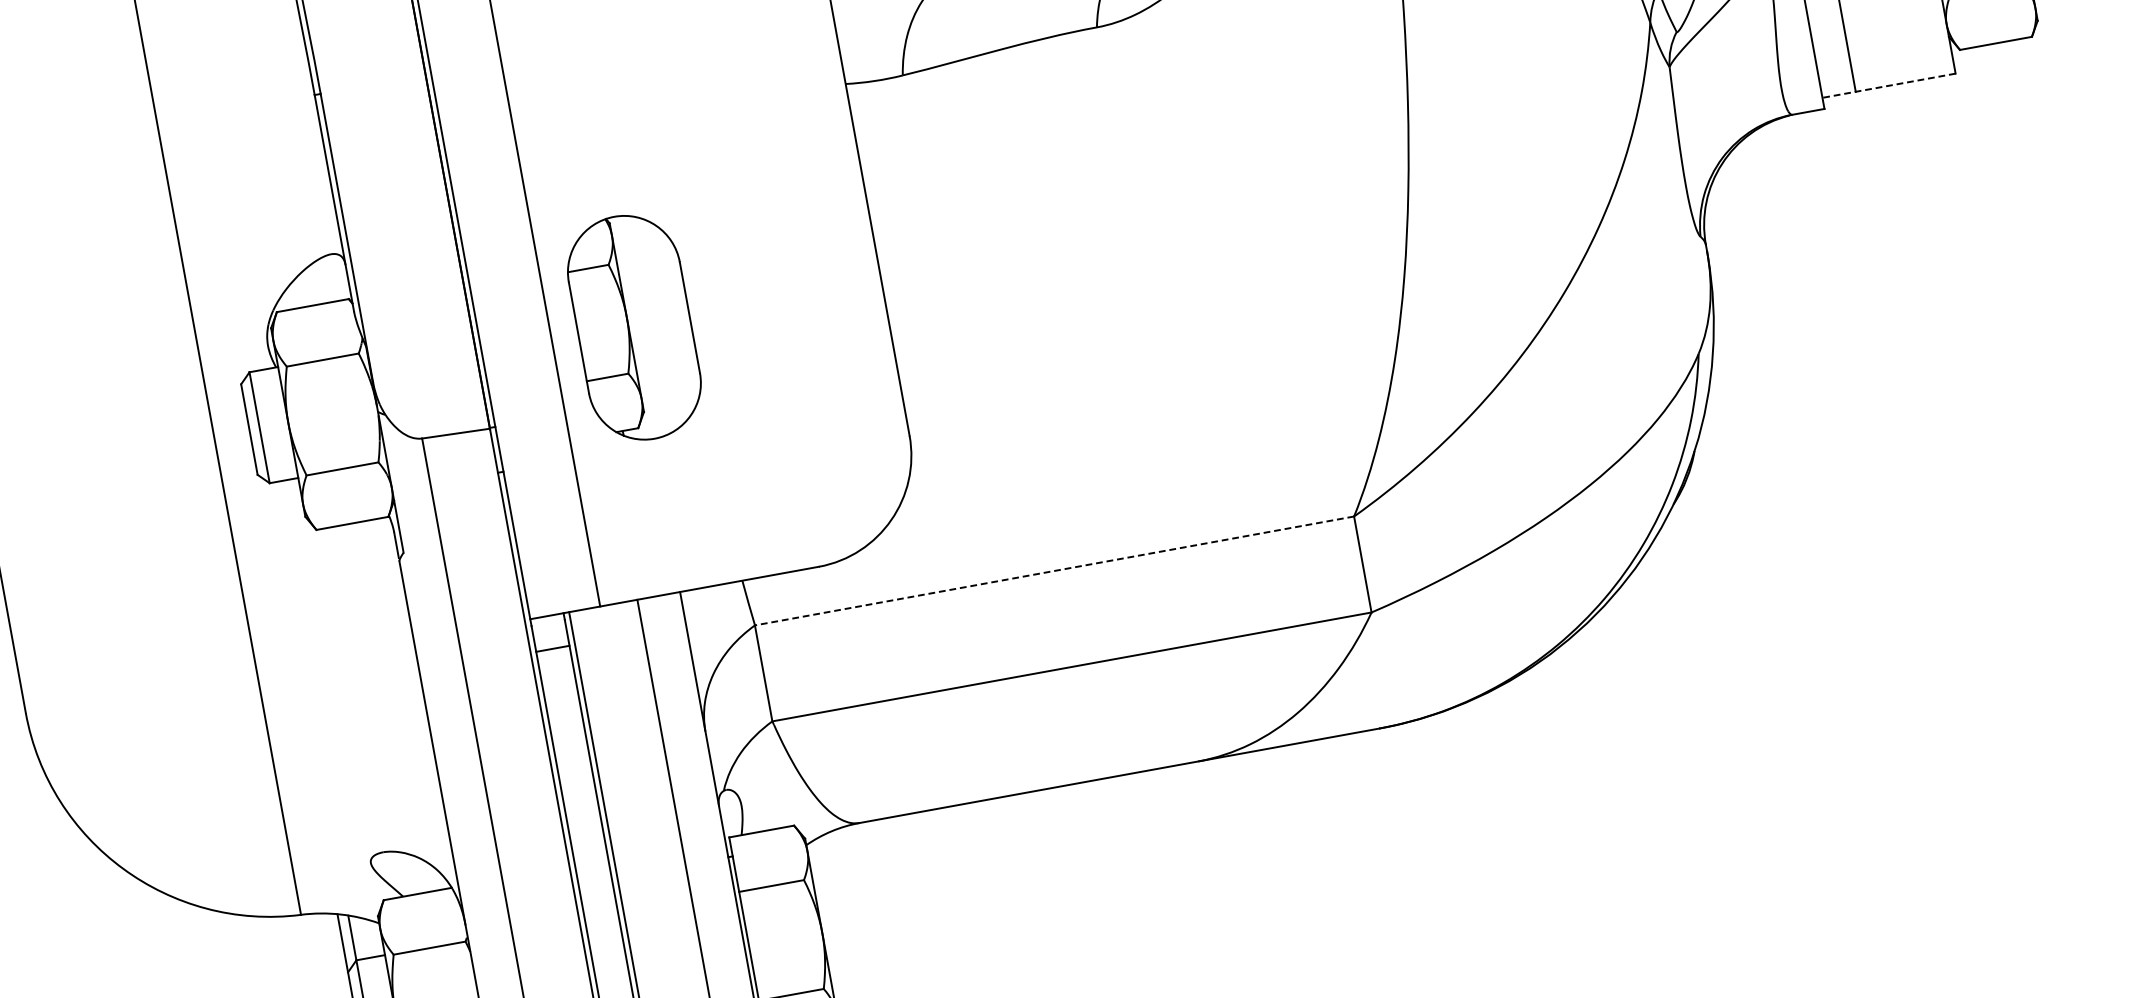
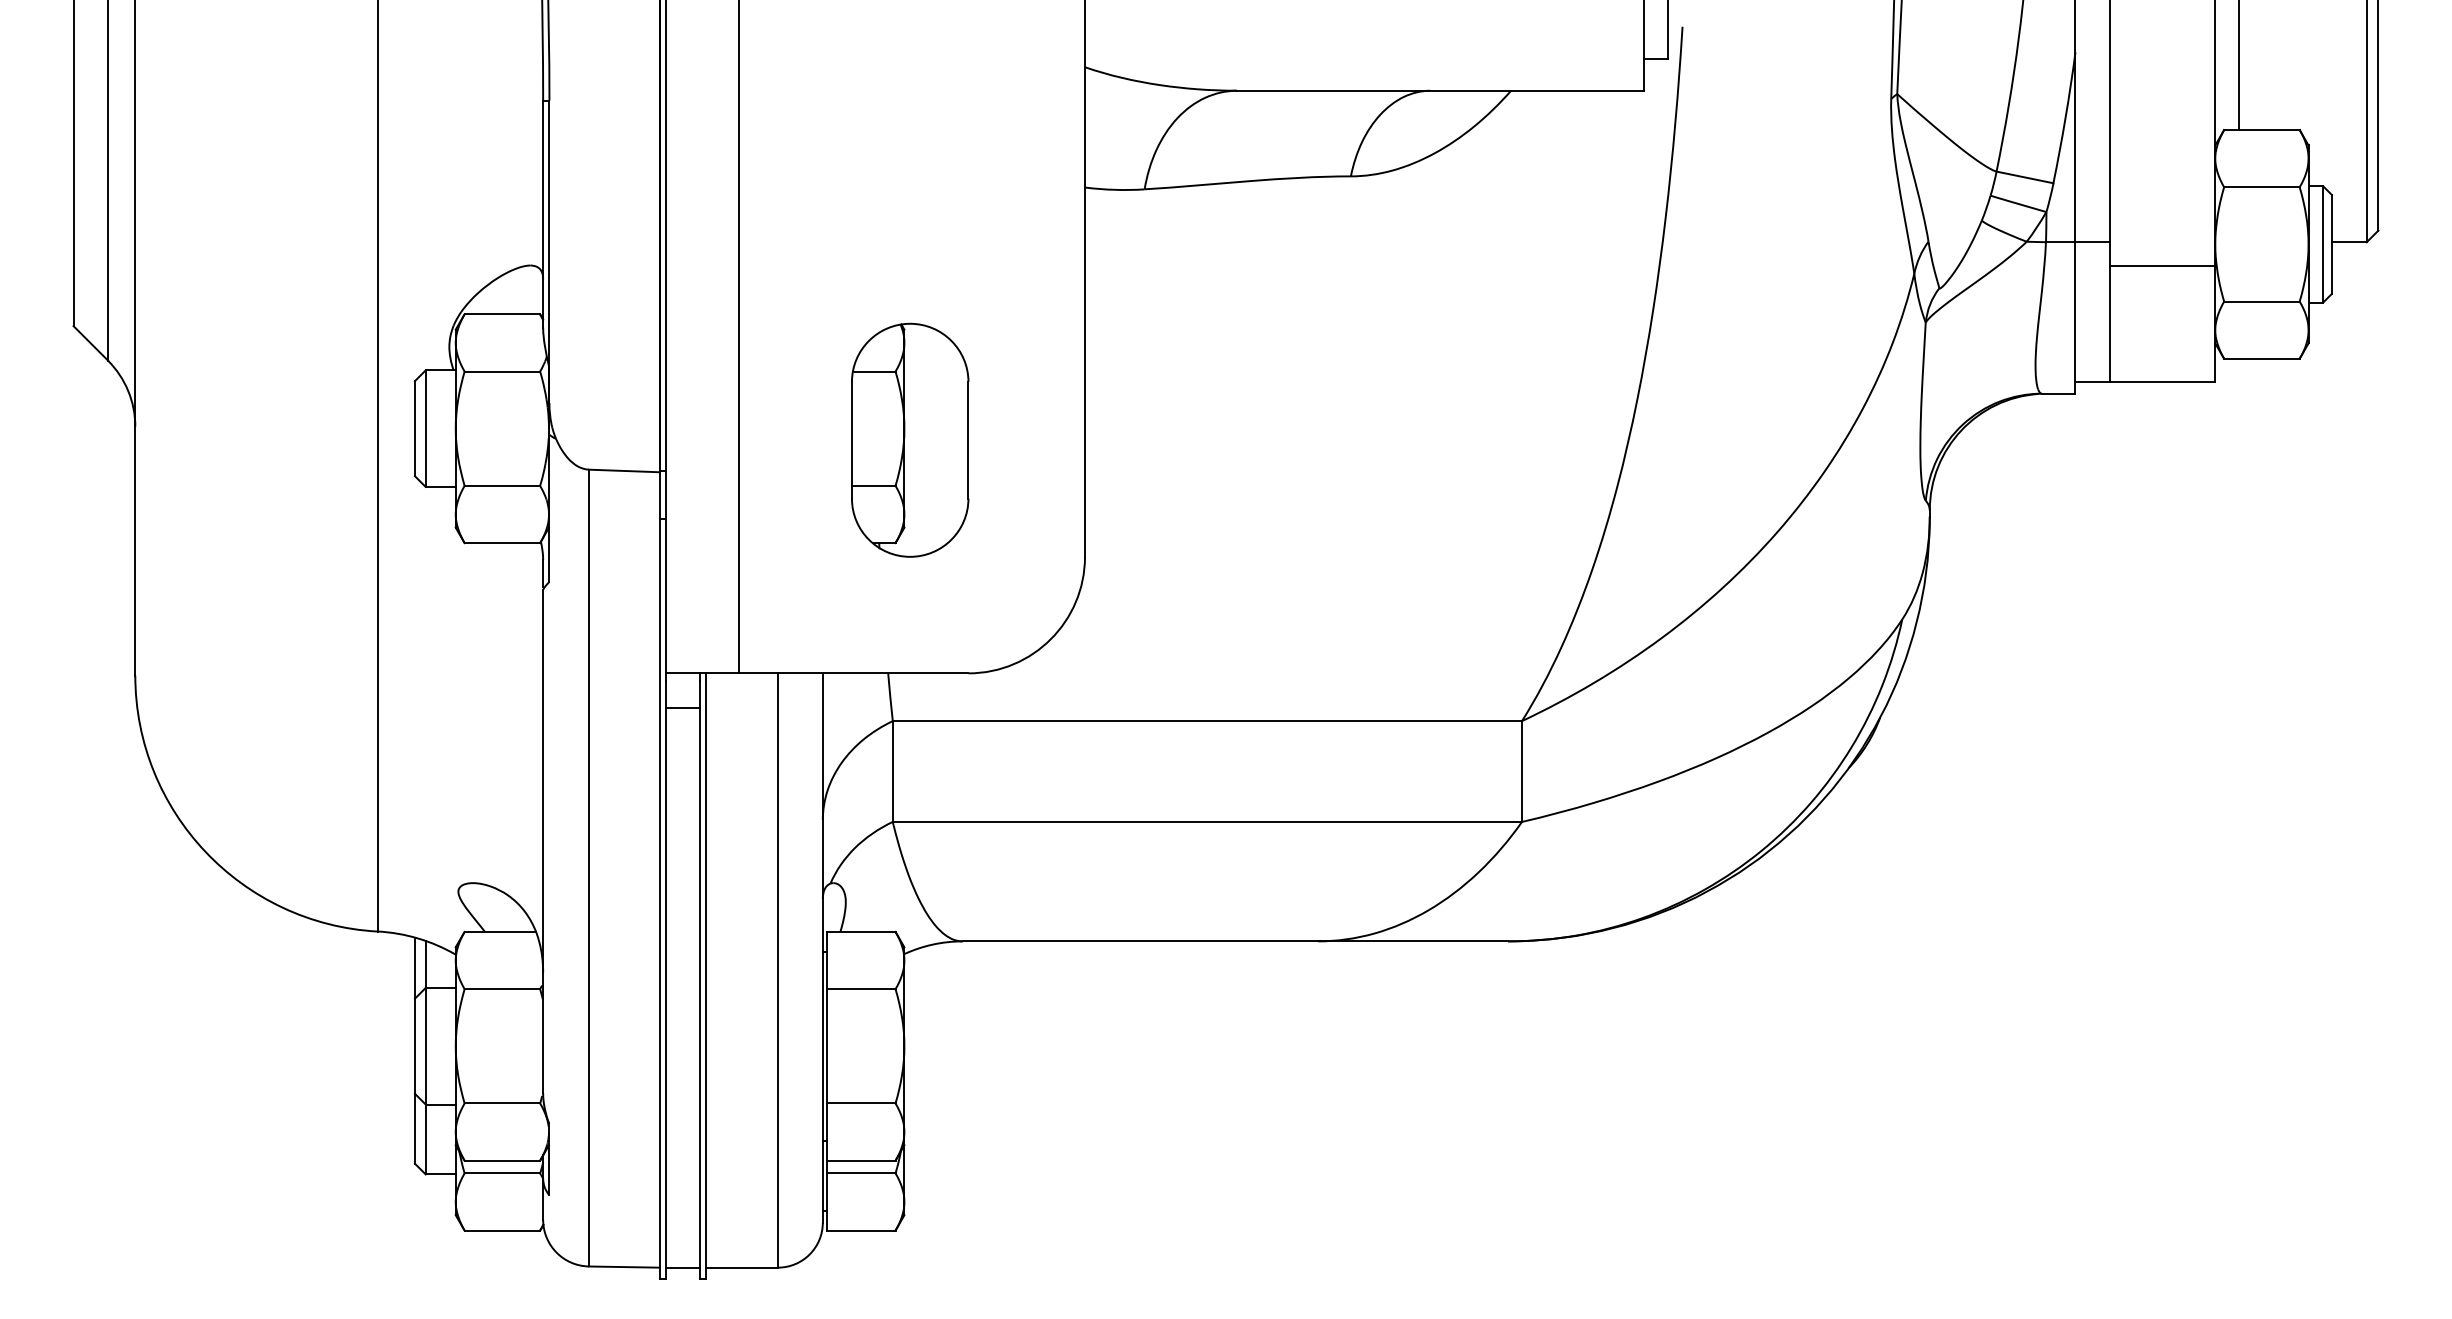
line: (1889, 86) -> (2145, 382), dashed -> solid
part: (634, 326) -> (910, 439), moved
line: (1054, 571) -> (1207, 721), dashed -> solid

